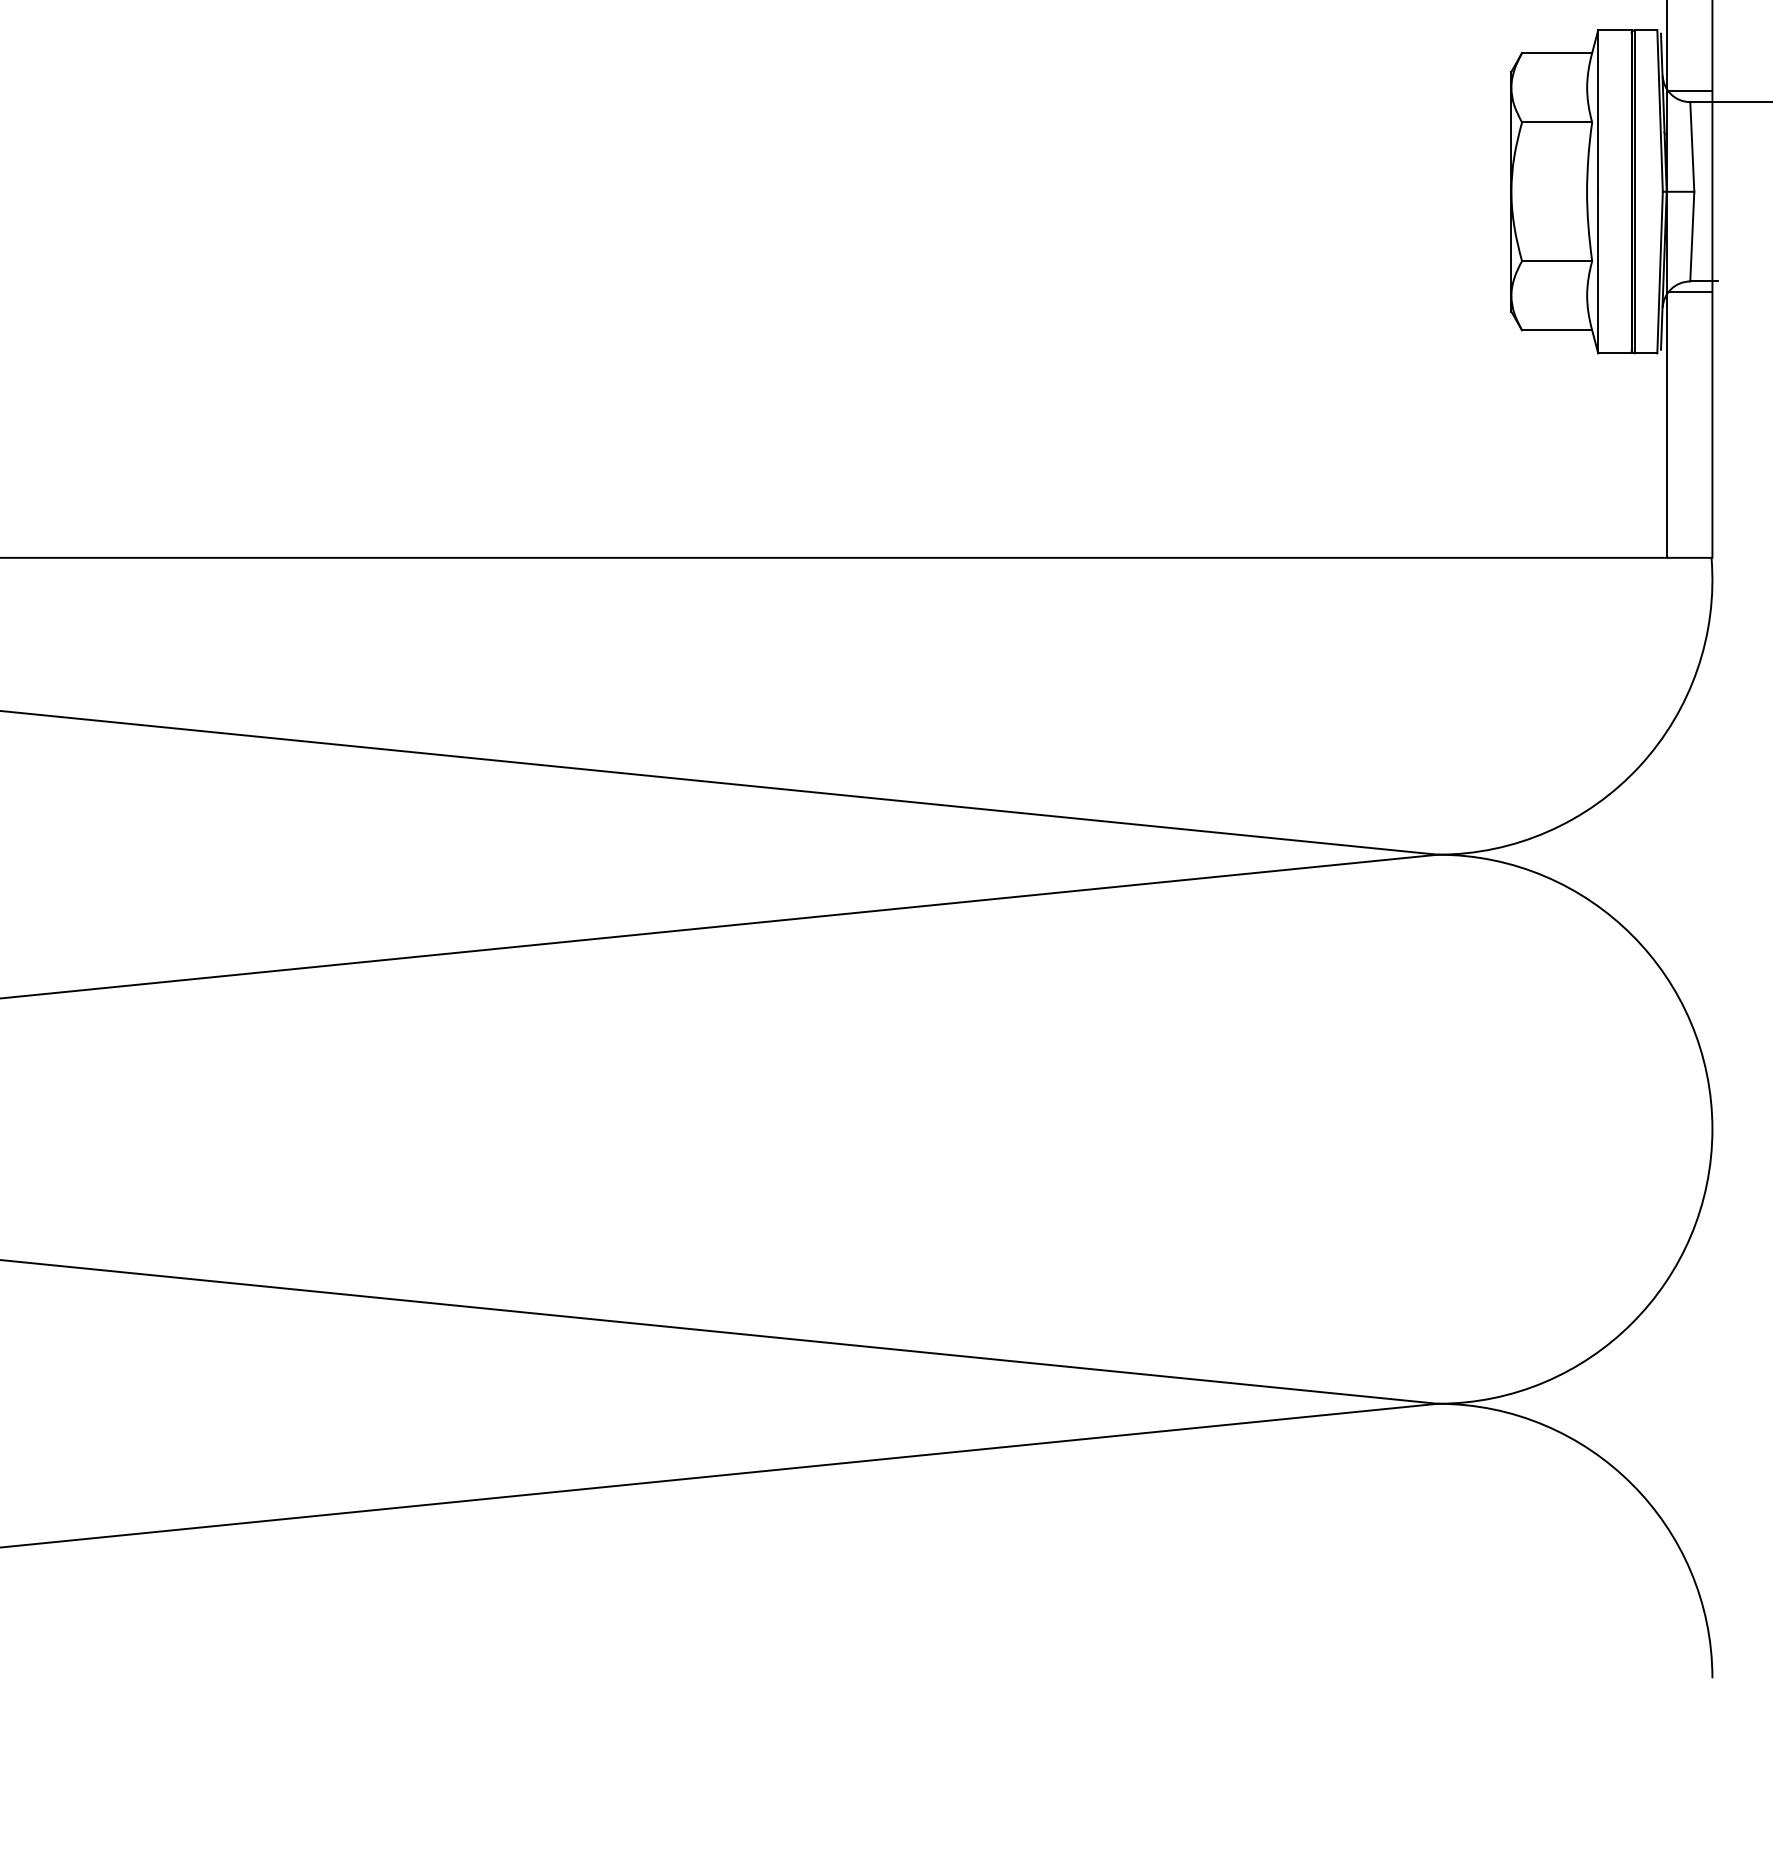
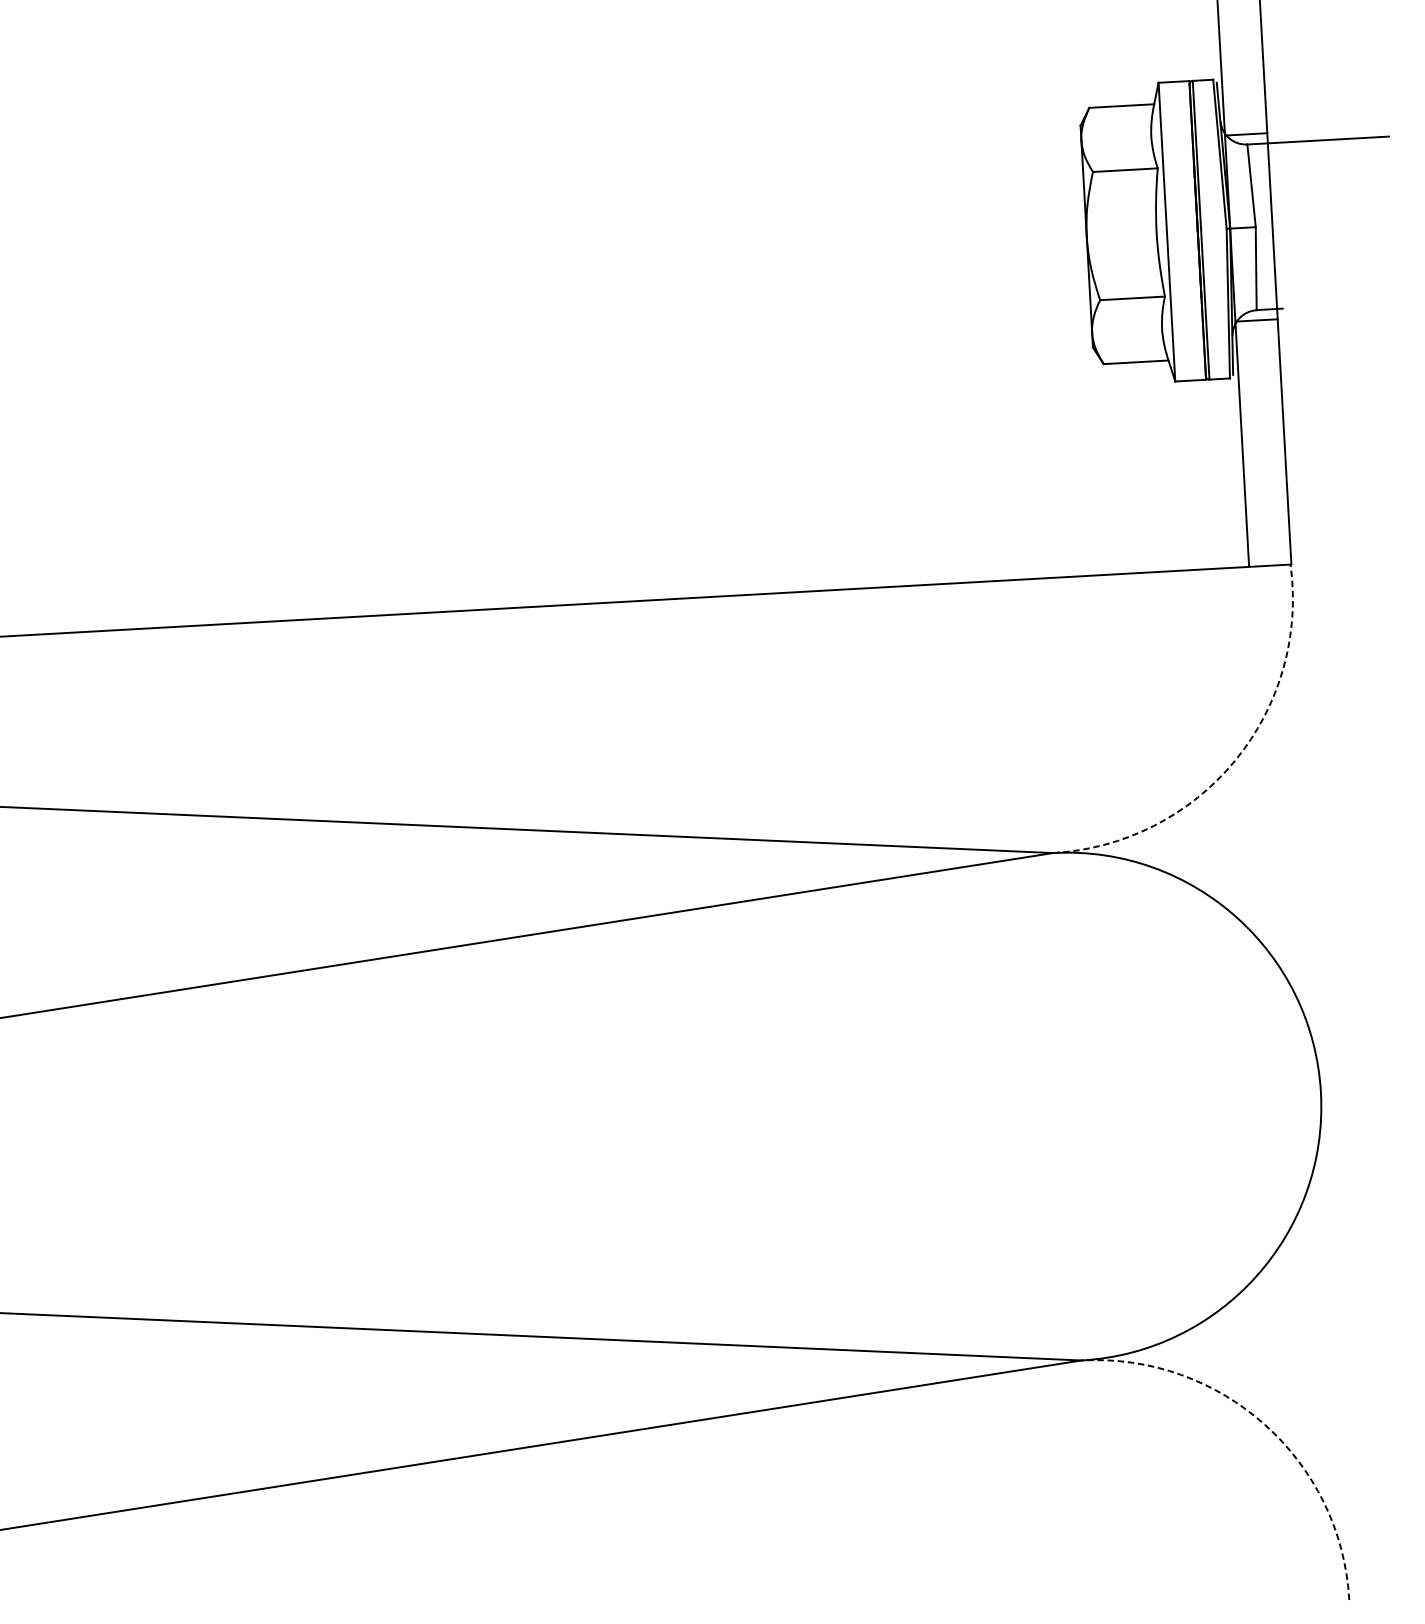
arc: (1639, 766) -> (1234, 761), solid -> dashed
arc: (1632, 1484) -> (1265, 1425), solid -> dashed

